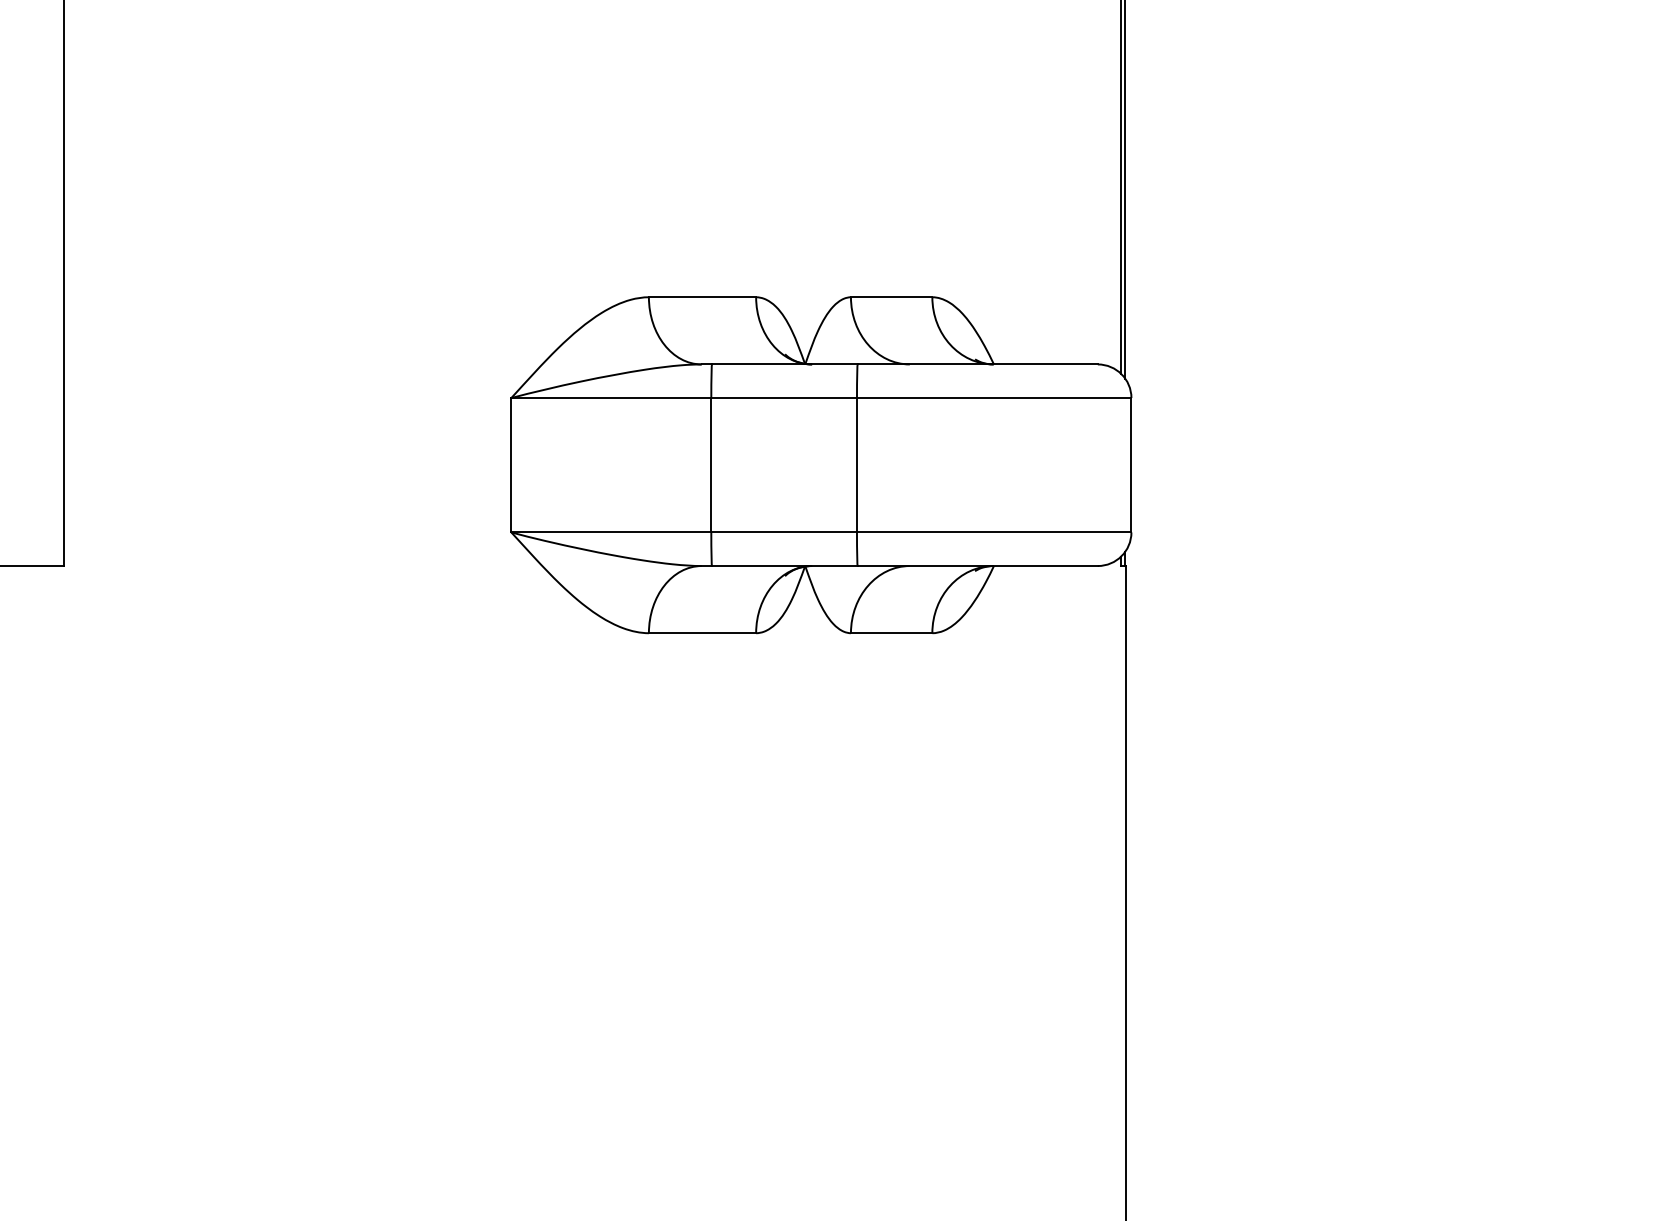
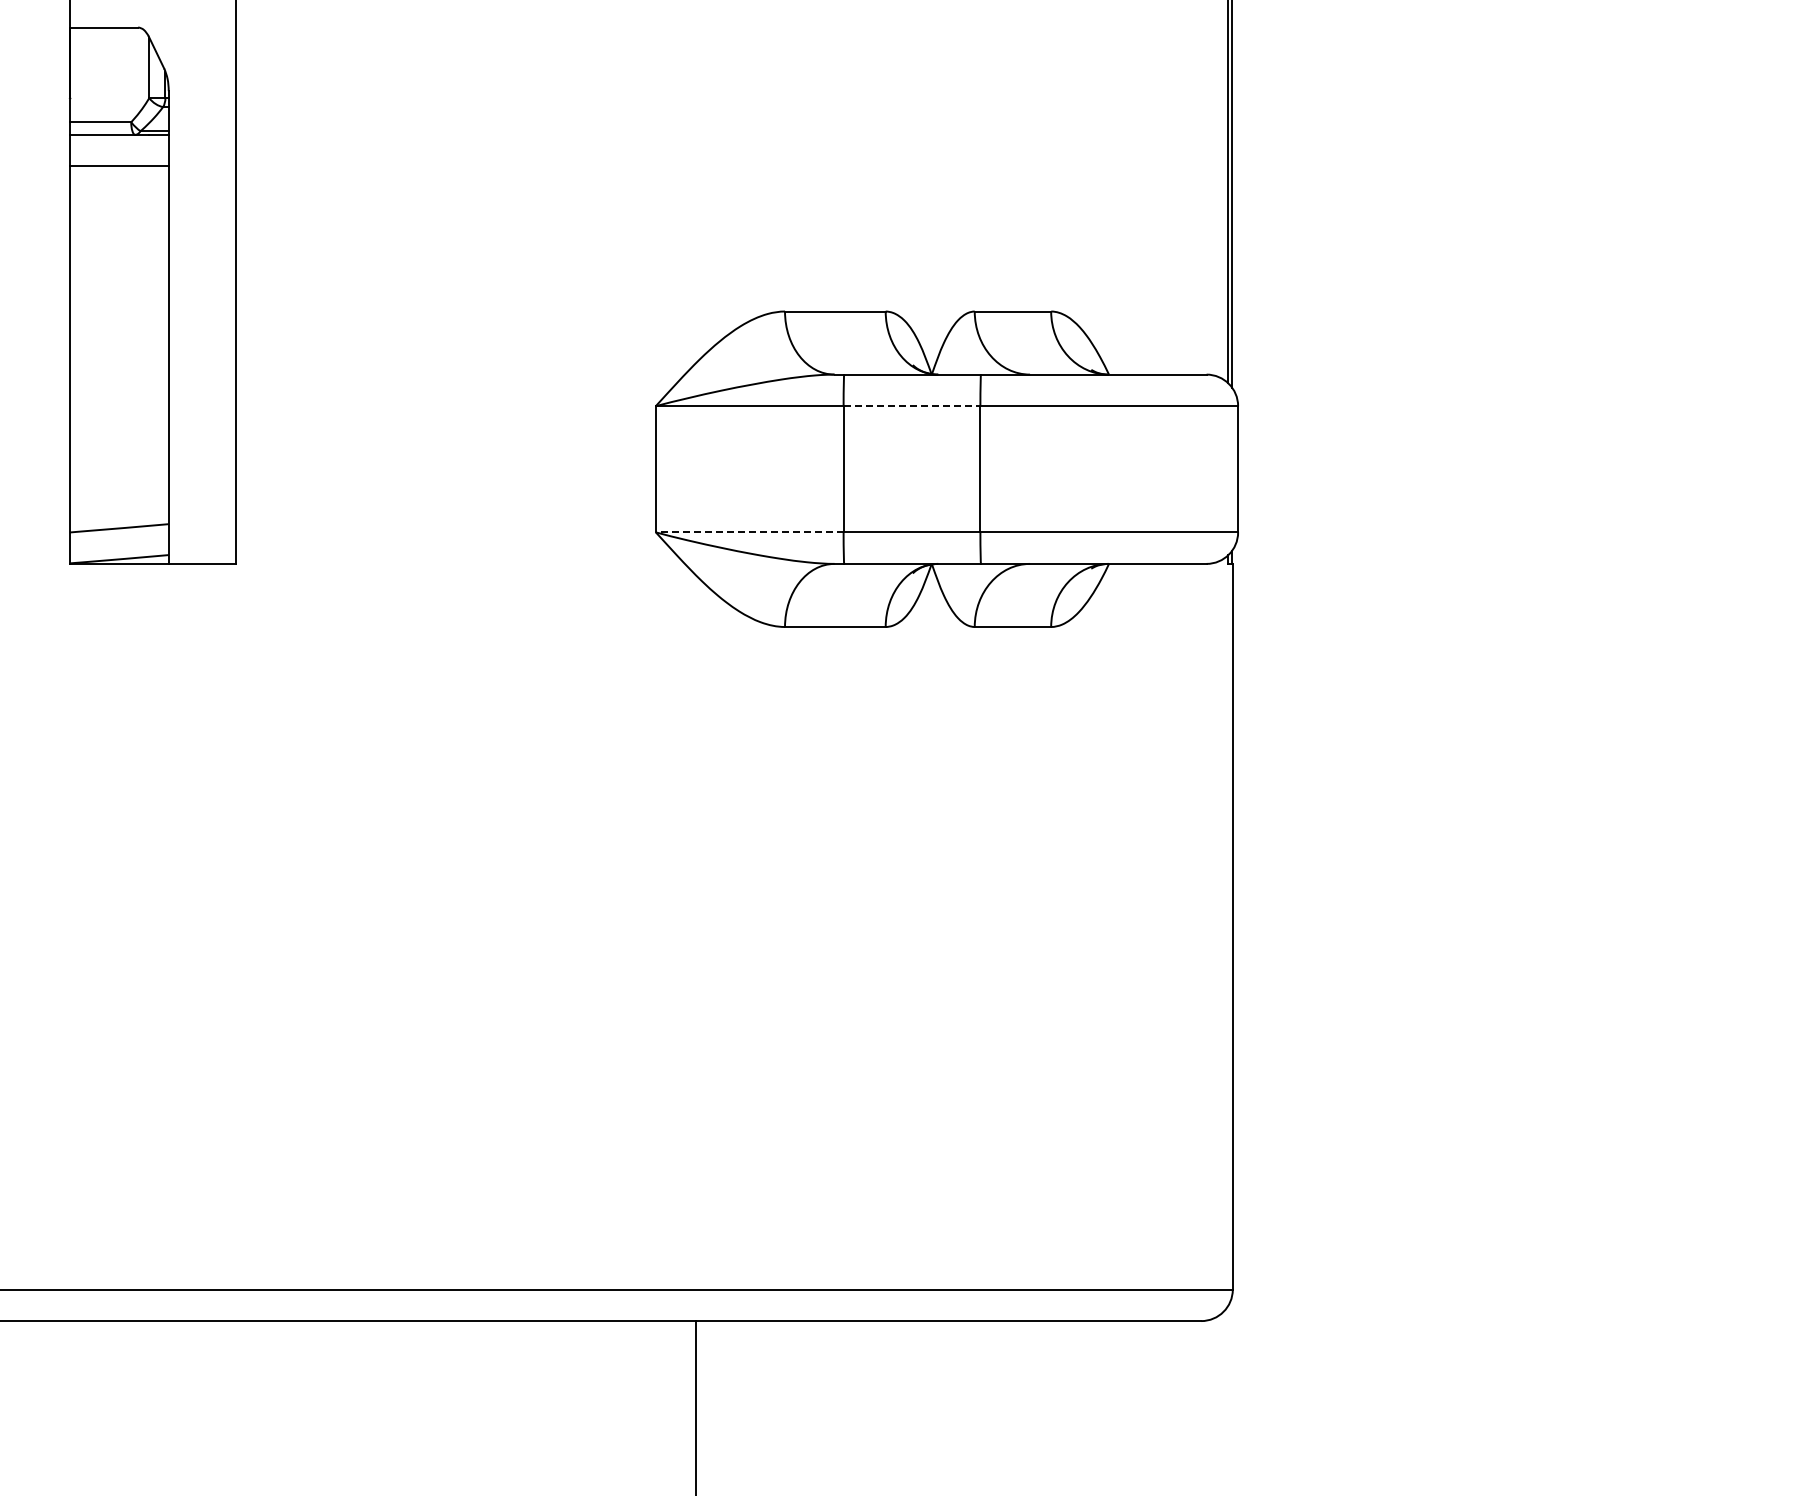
line: (784, 398) -> (912, 406), solid -> dashed
line: (611, 532) -> (749, 532), solid -> dashed

